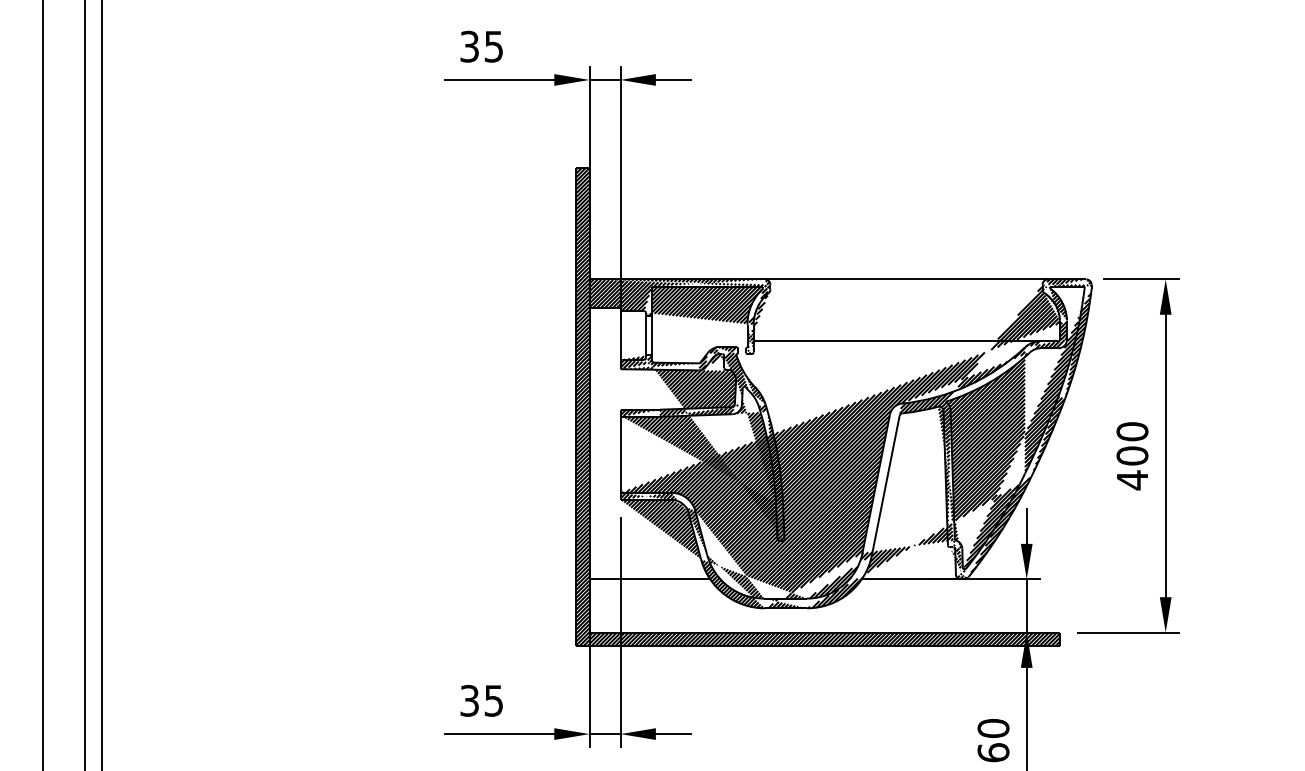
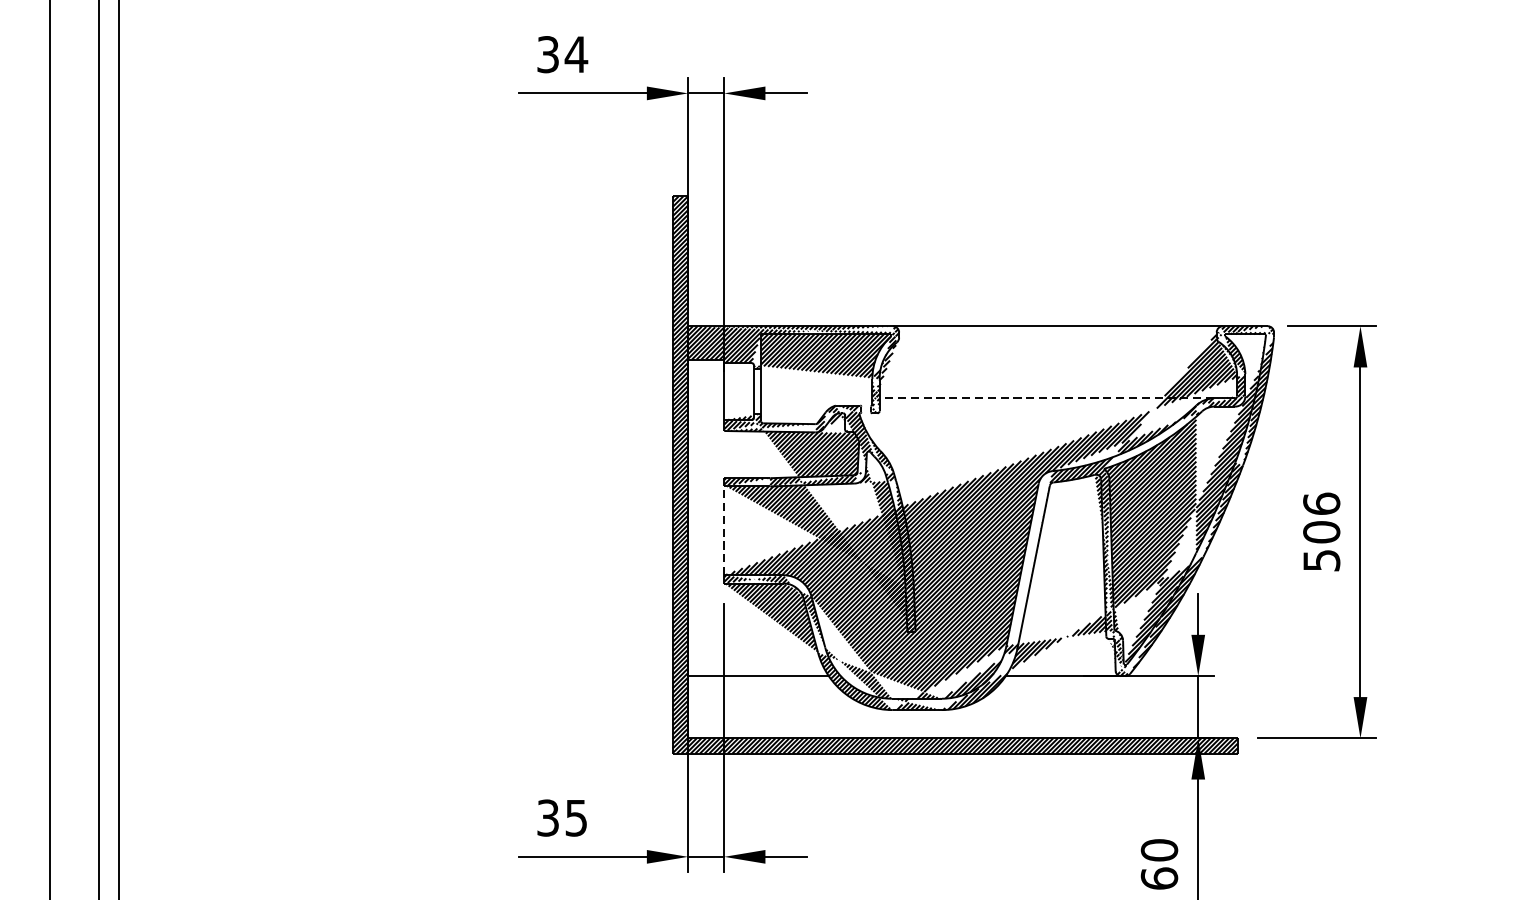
text: (493, 46) -> (575, 54), 35 -> 34
line: (896, 341) -> (1046, 398), solid -> dashed
line: (620, 454) -> (724, 530), solid -> dashed
text: (1132, 456) -> (1321, 532), 400 -> 506

